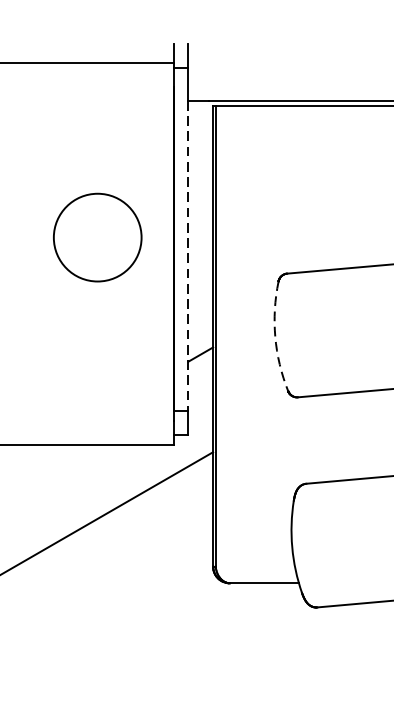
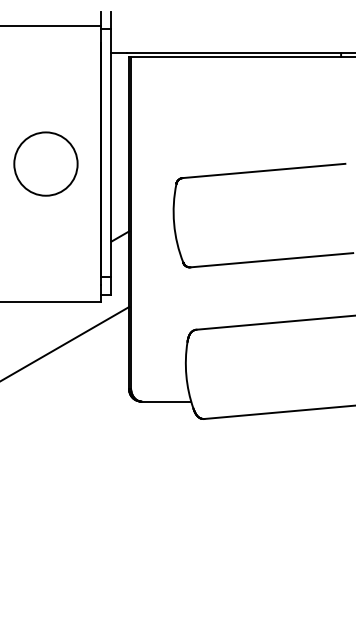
circle: (97, 236) -> (45, 163), moved
line: (188, 256) -> (111, 165), dashed -> solid
arc: (275, 336) -> (174, 223), dashed -> solid

